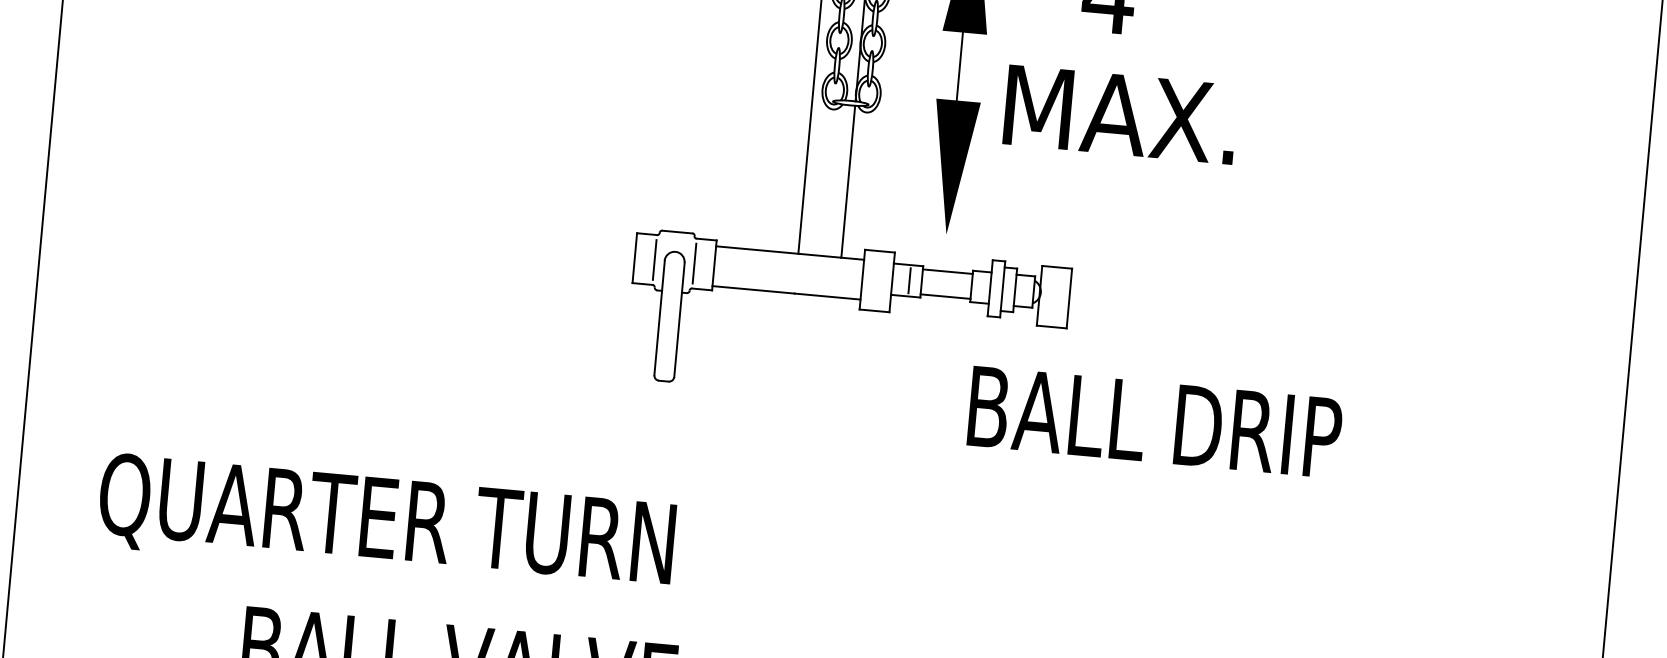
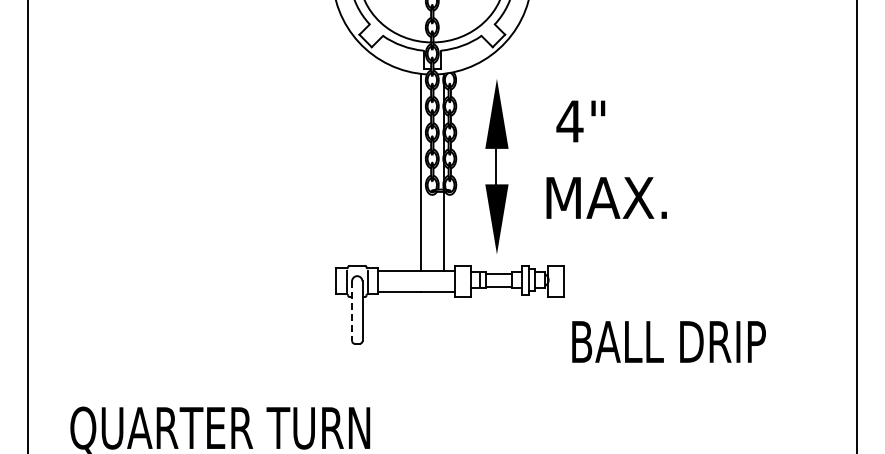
text: (1120, 113) -> (606, 197), moved
line: (660, 318) -> (352, 311), solid -> dashed
text: (1154, 421) -> (668, 341), moved

